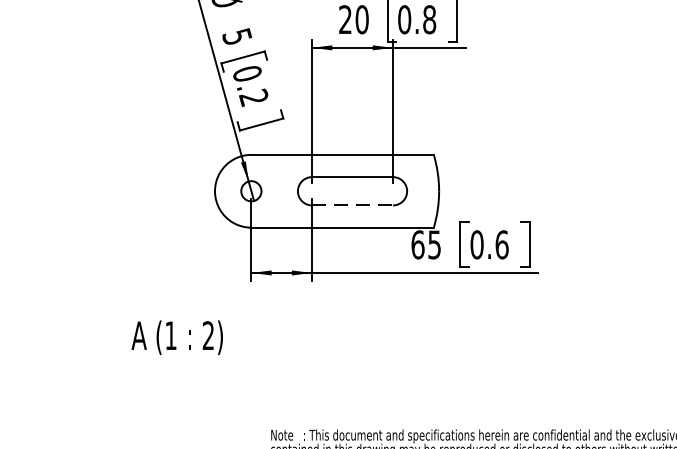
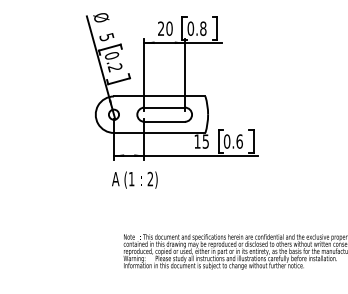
line: (354, 204) -> (165, 121), dashed -> solid
text: (417, 244) -> (197, 141), 65 -> 15
text: (176, 336) -> (134, 179), moved

